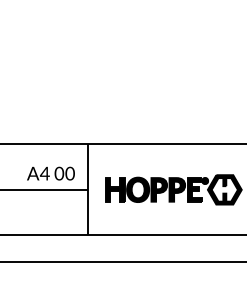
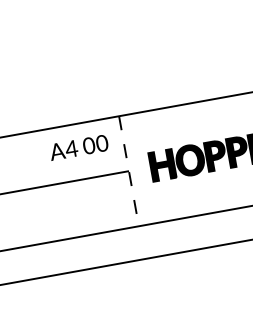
text: (50, 173) -> (78, 147), moved
line: (87, 190) -> (129, 172), solid -> dashed

